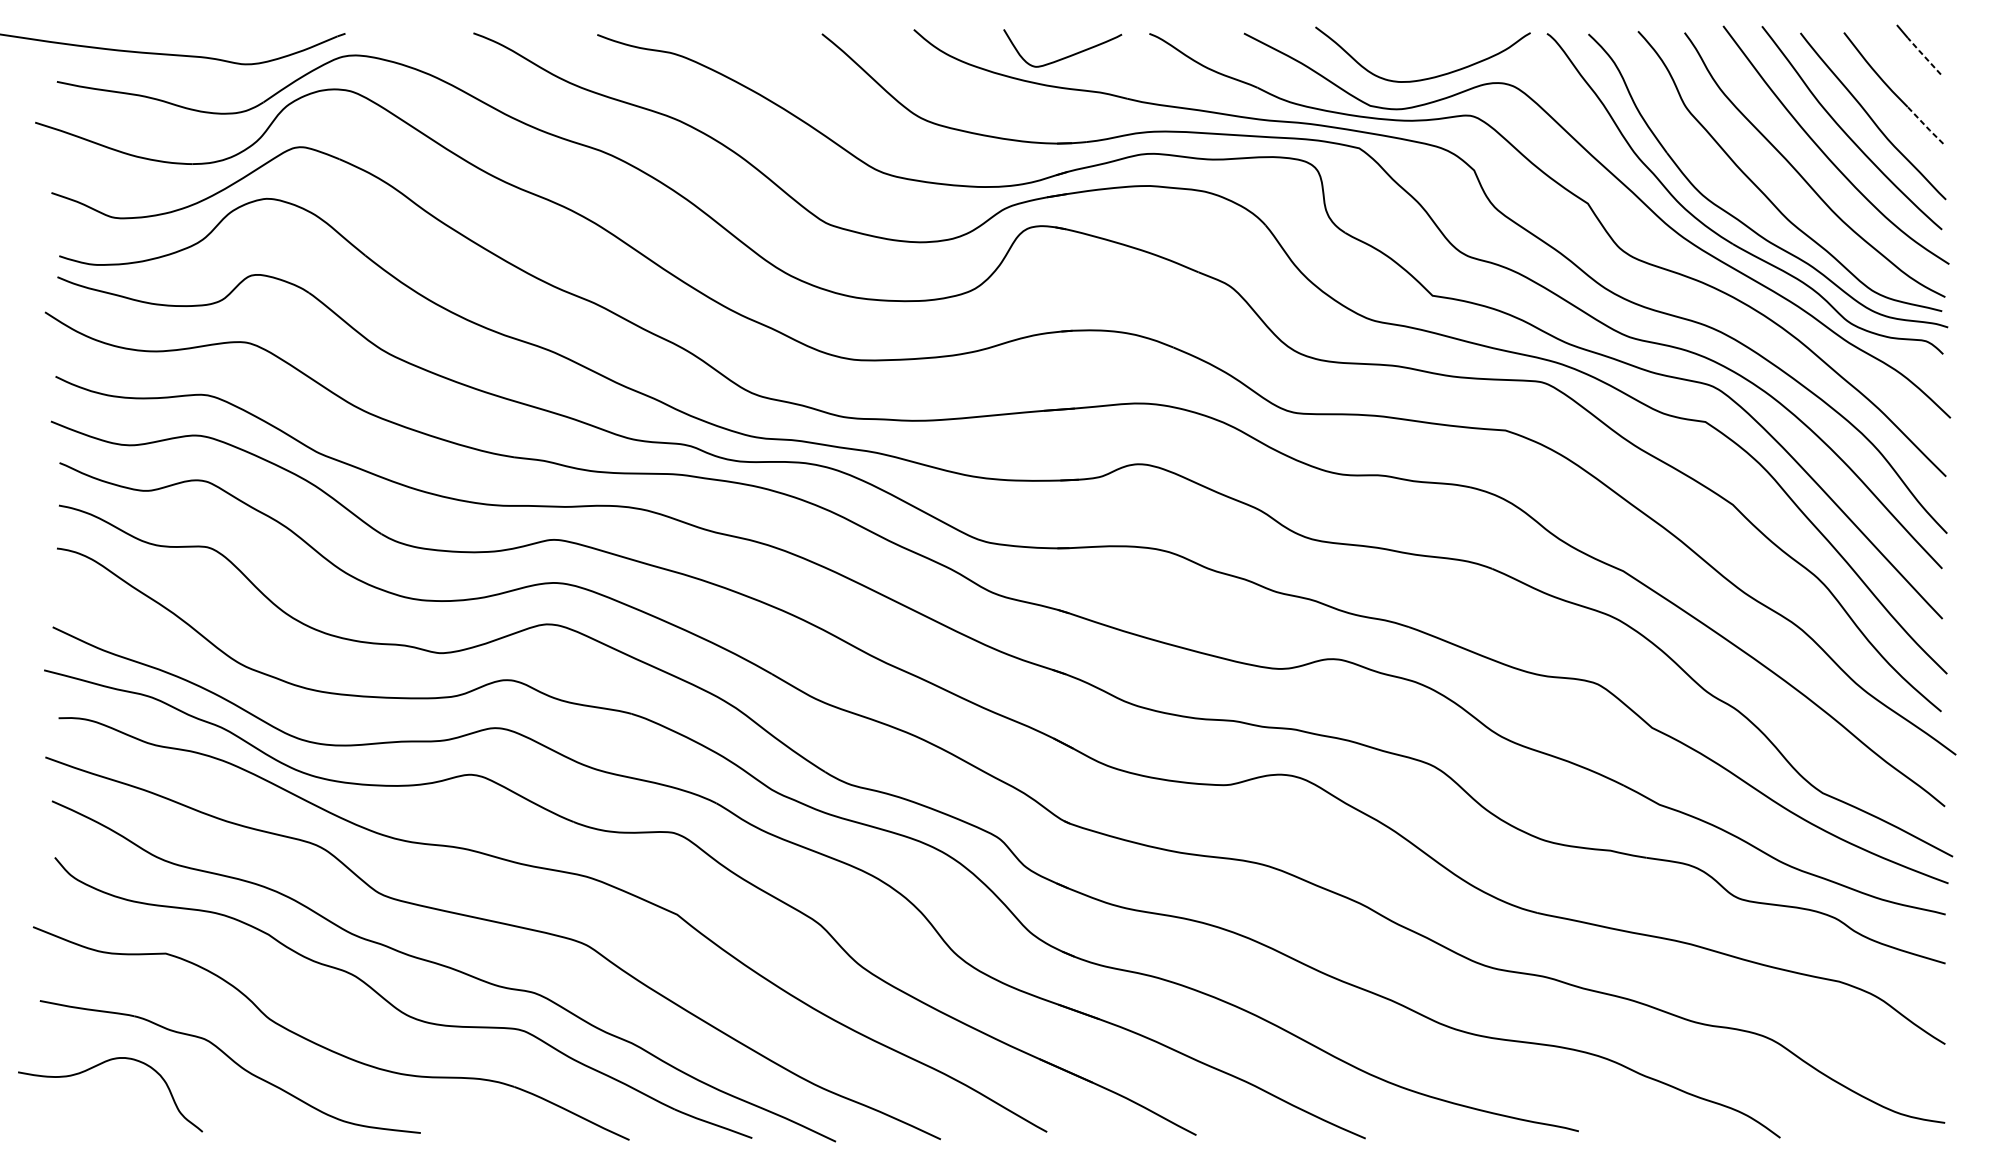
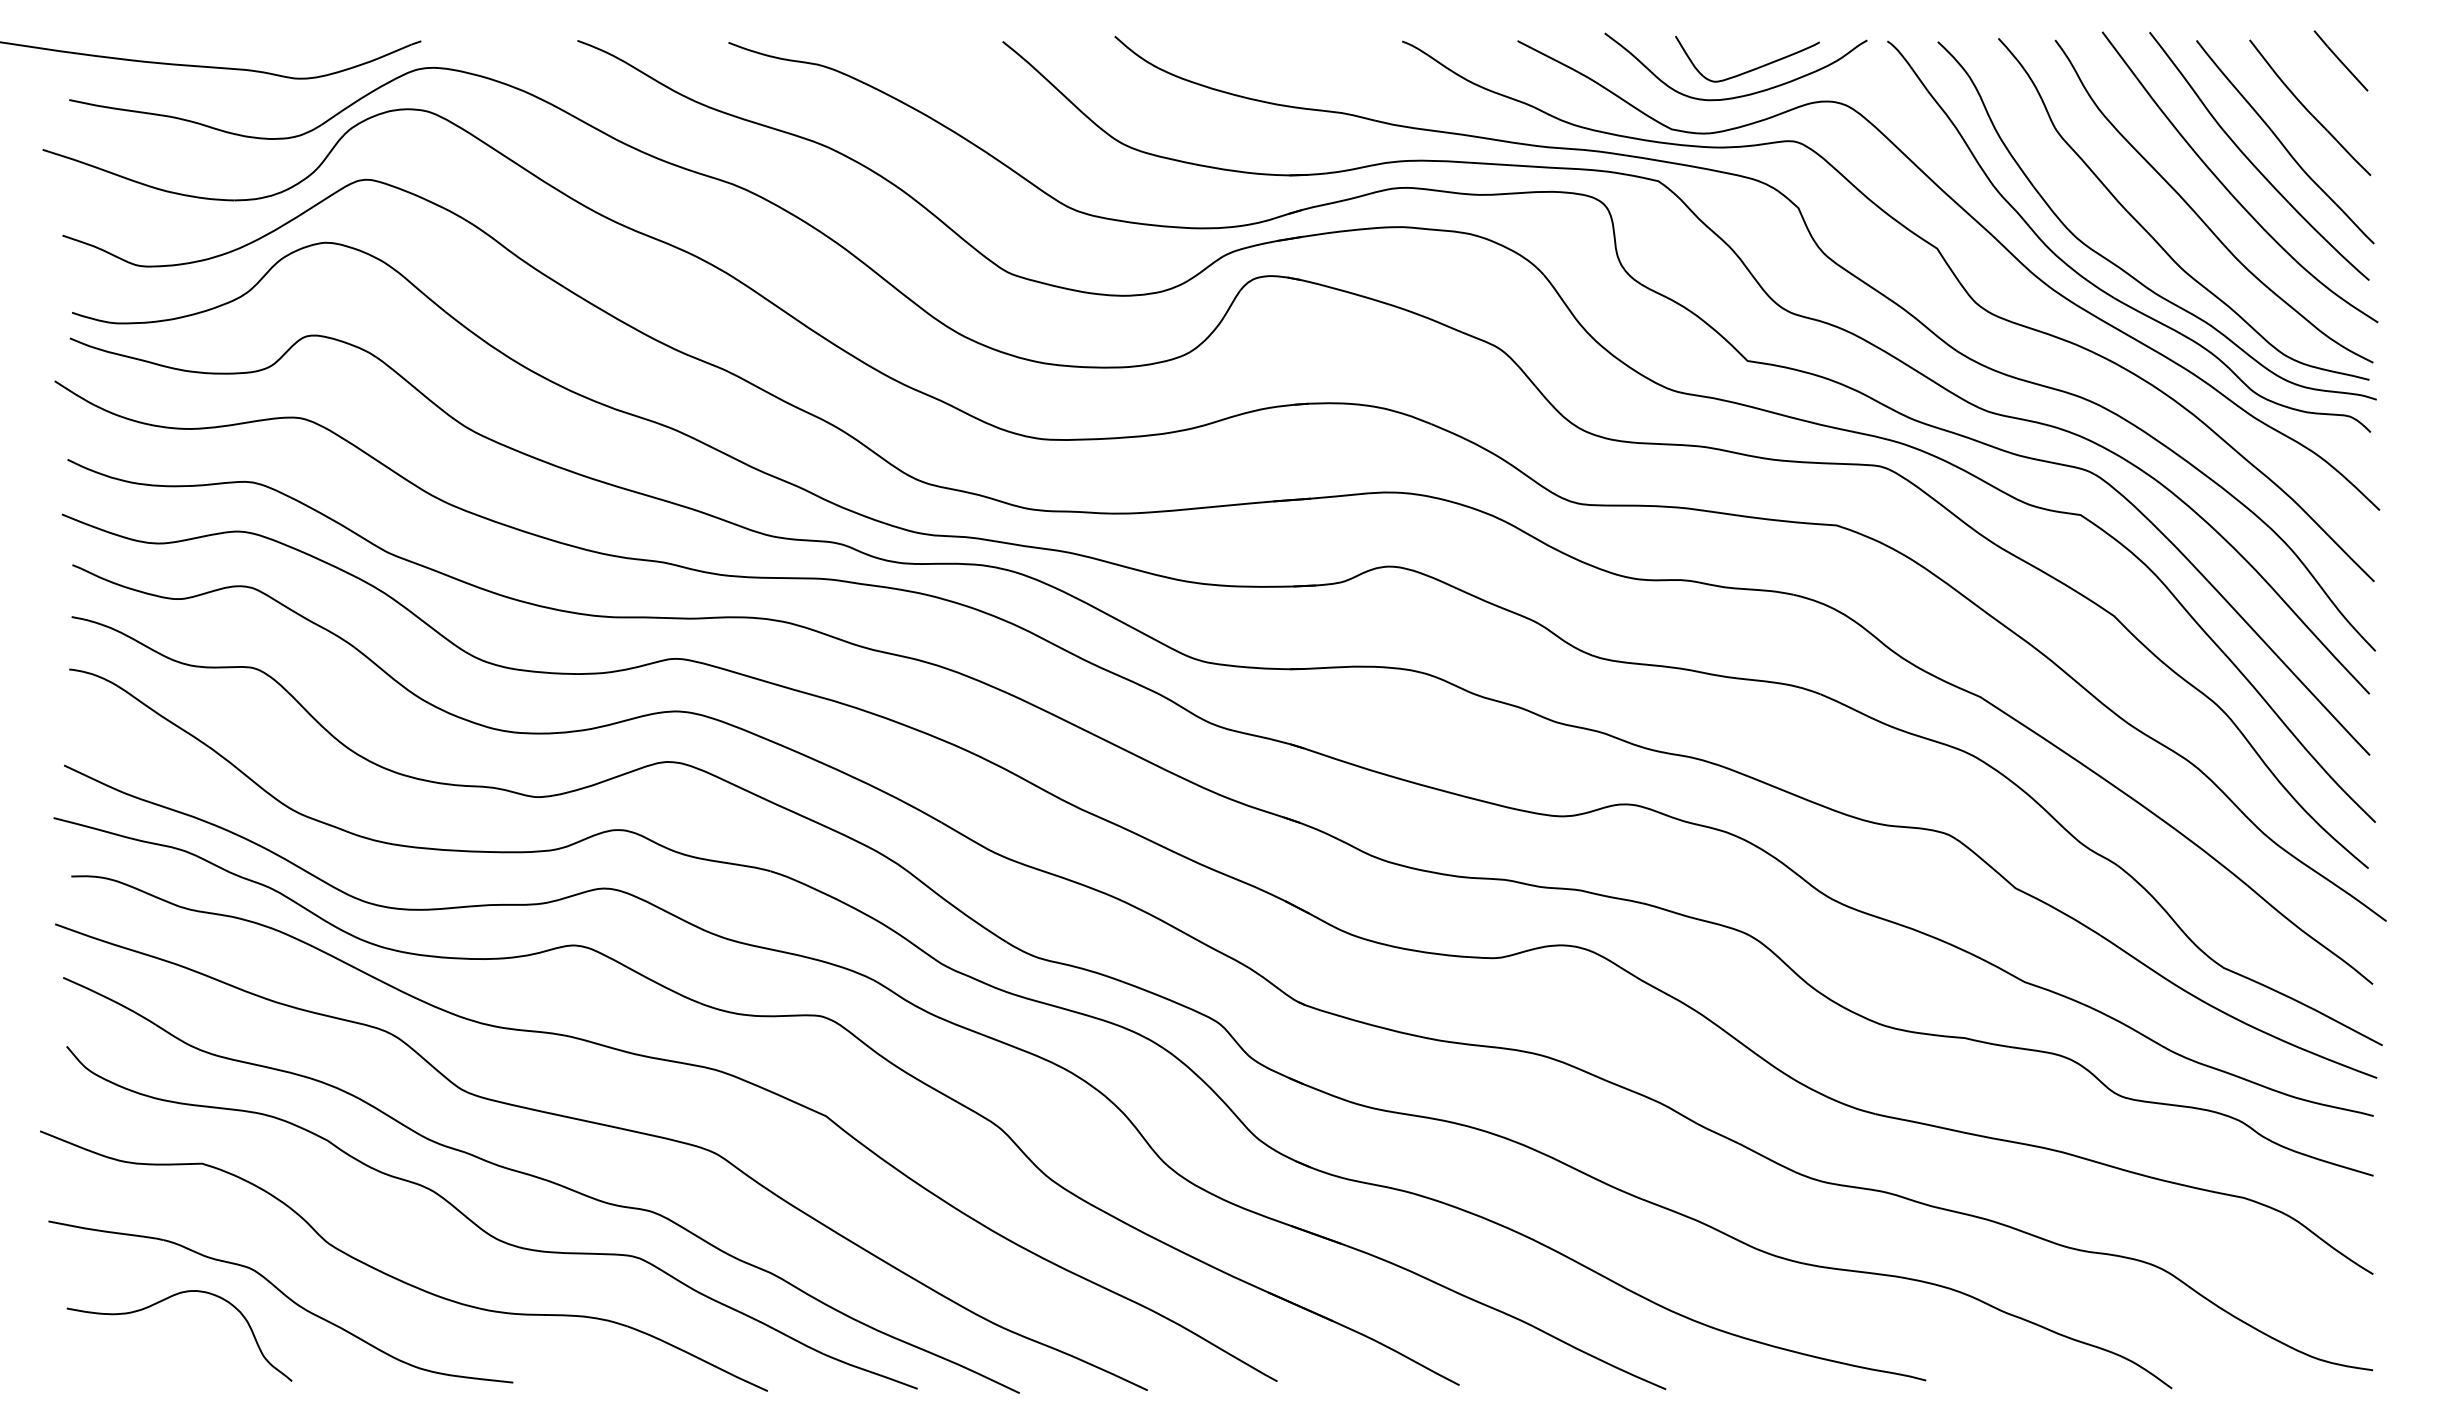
curve: (1067, 55) -> (1753, 68), moved
line: (1924, 55) -> (2347, 68), dashed -> solid
line: (1925, 125) -> (2348, 153), dashed -> solid
curve: (98, 1065) -> (165, 1300), moved

